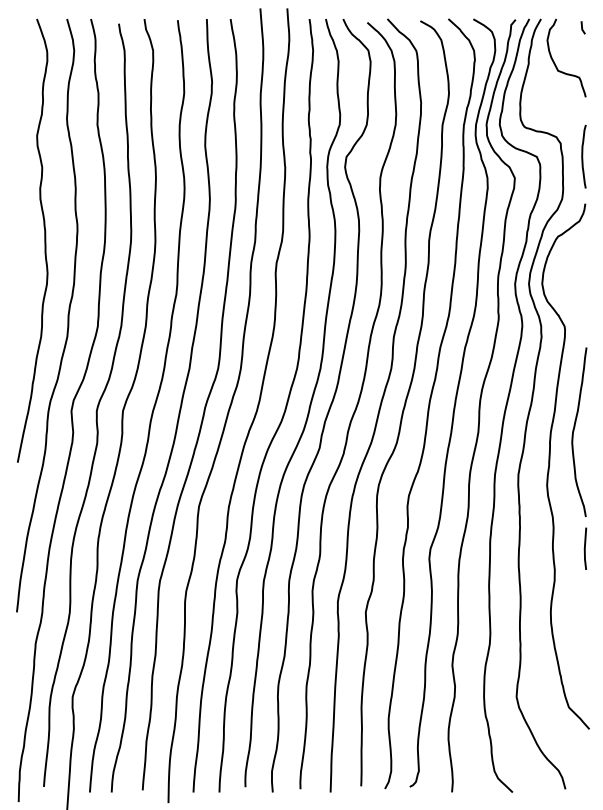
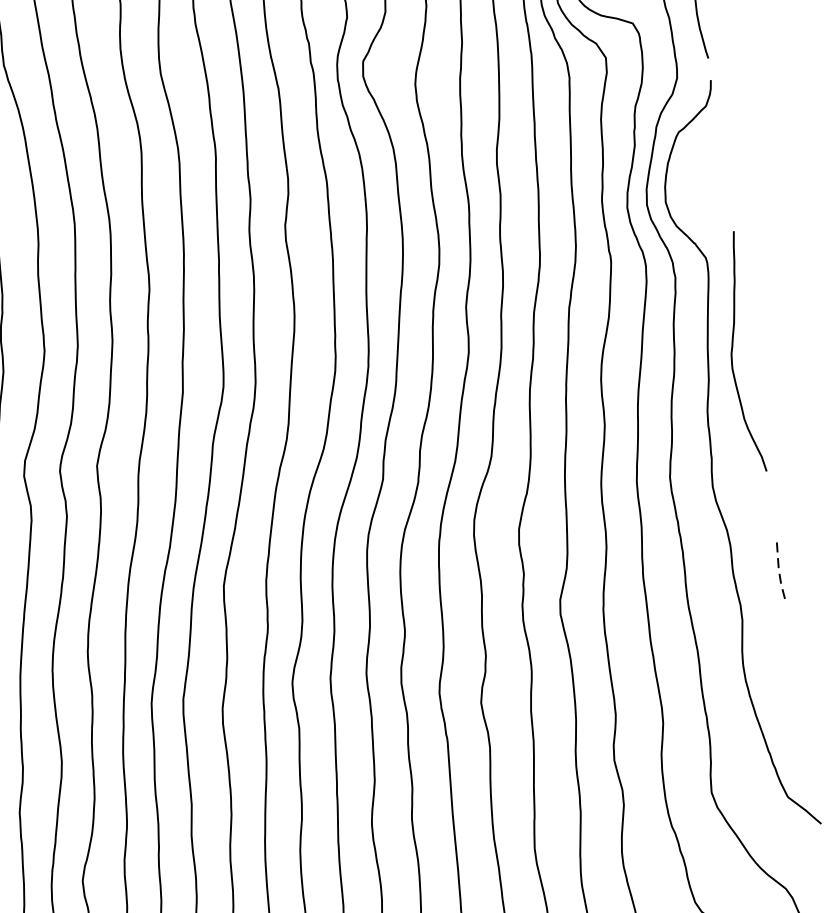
curve: (574, 431) -> (733, 352), moved
line: (584, 548) -> (778, 568), solid -> dashed

